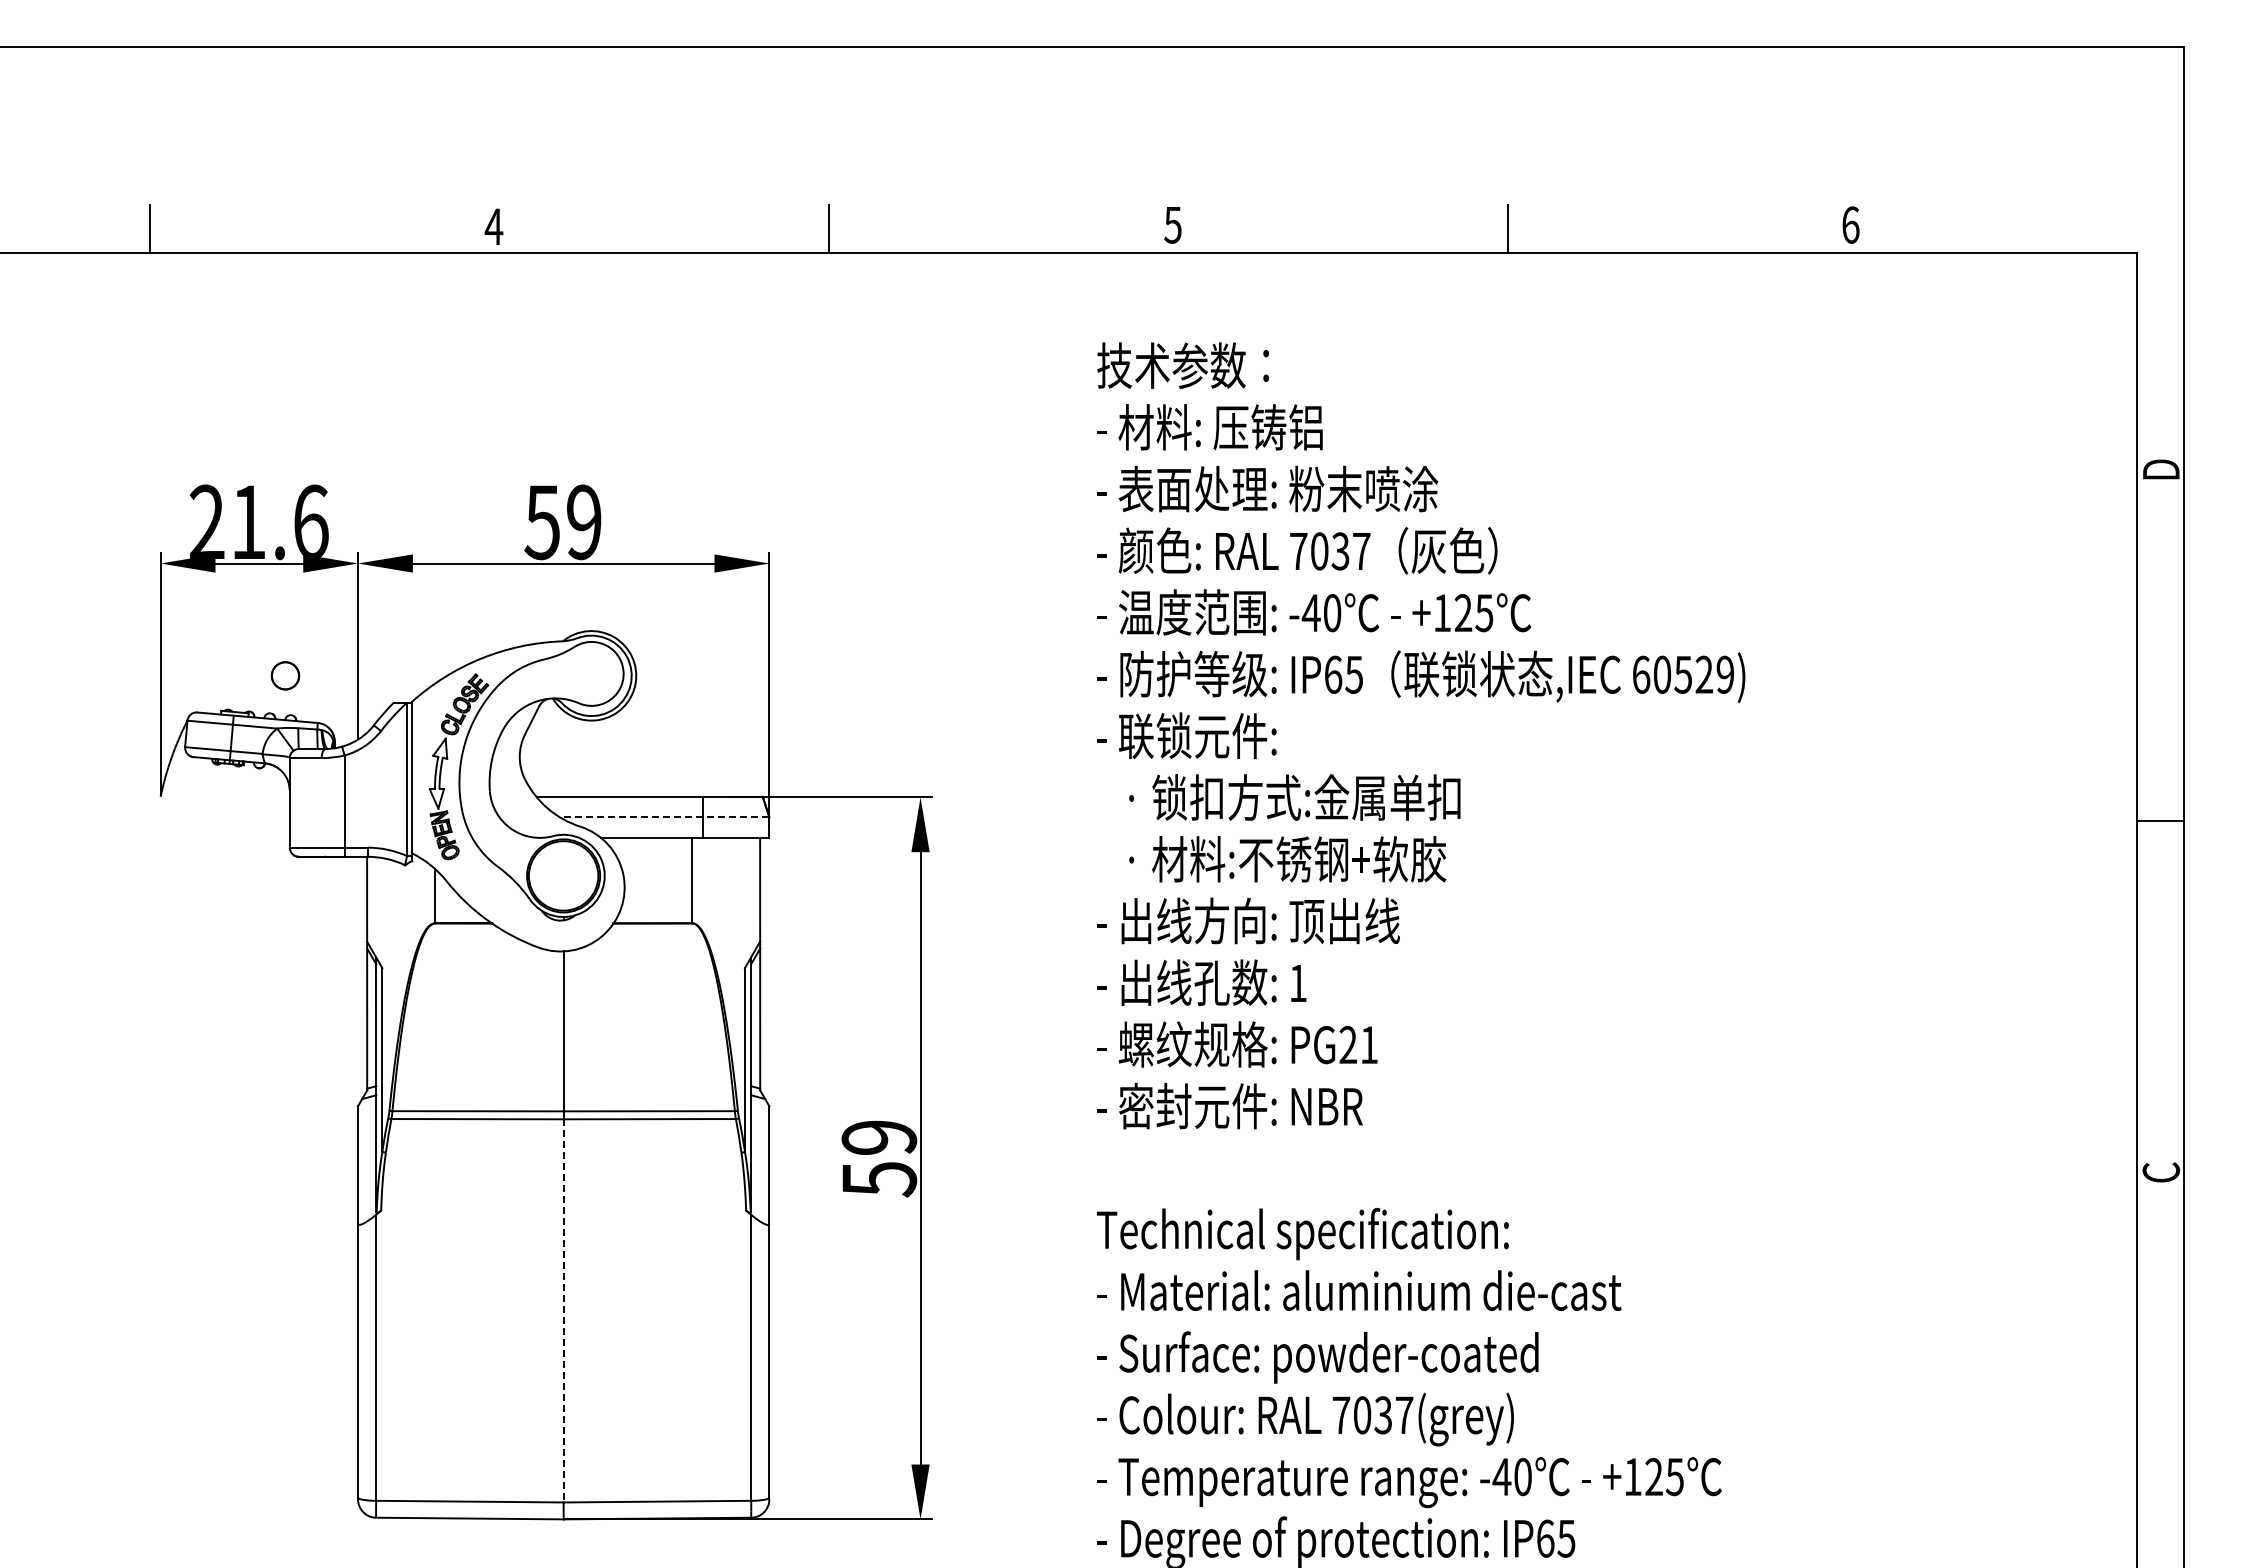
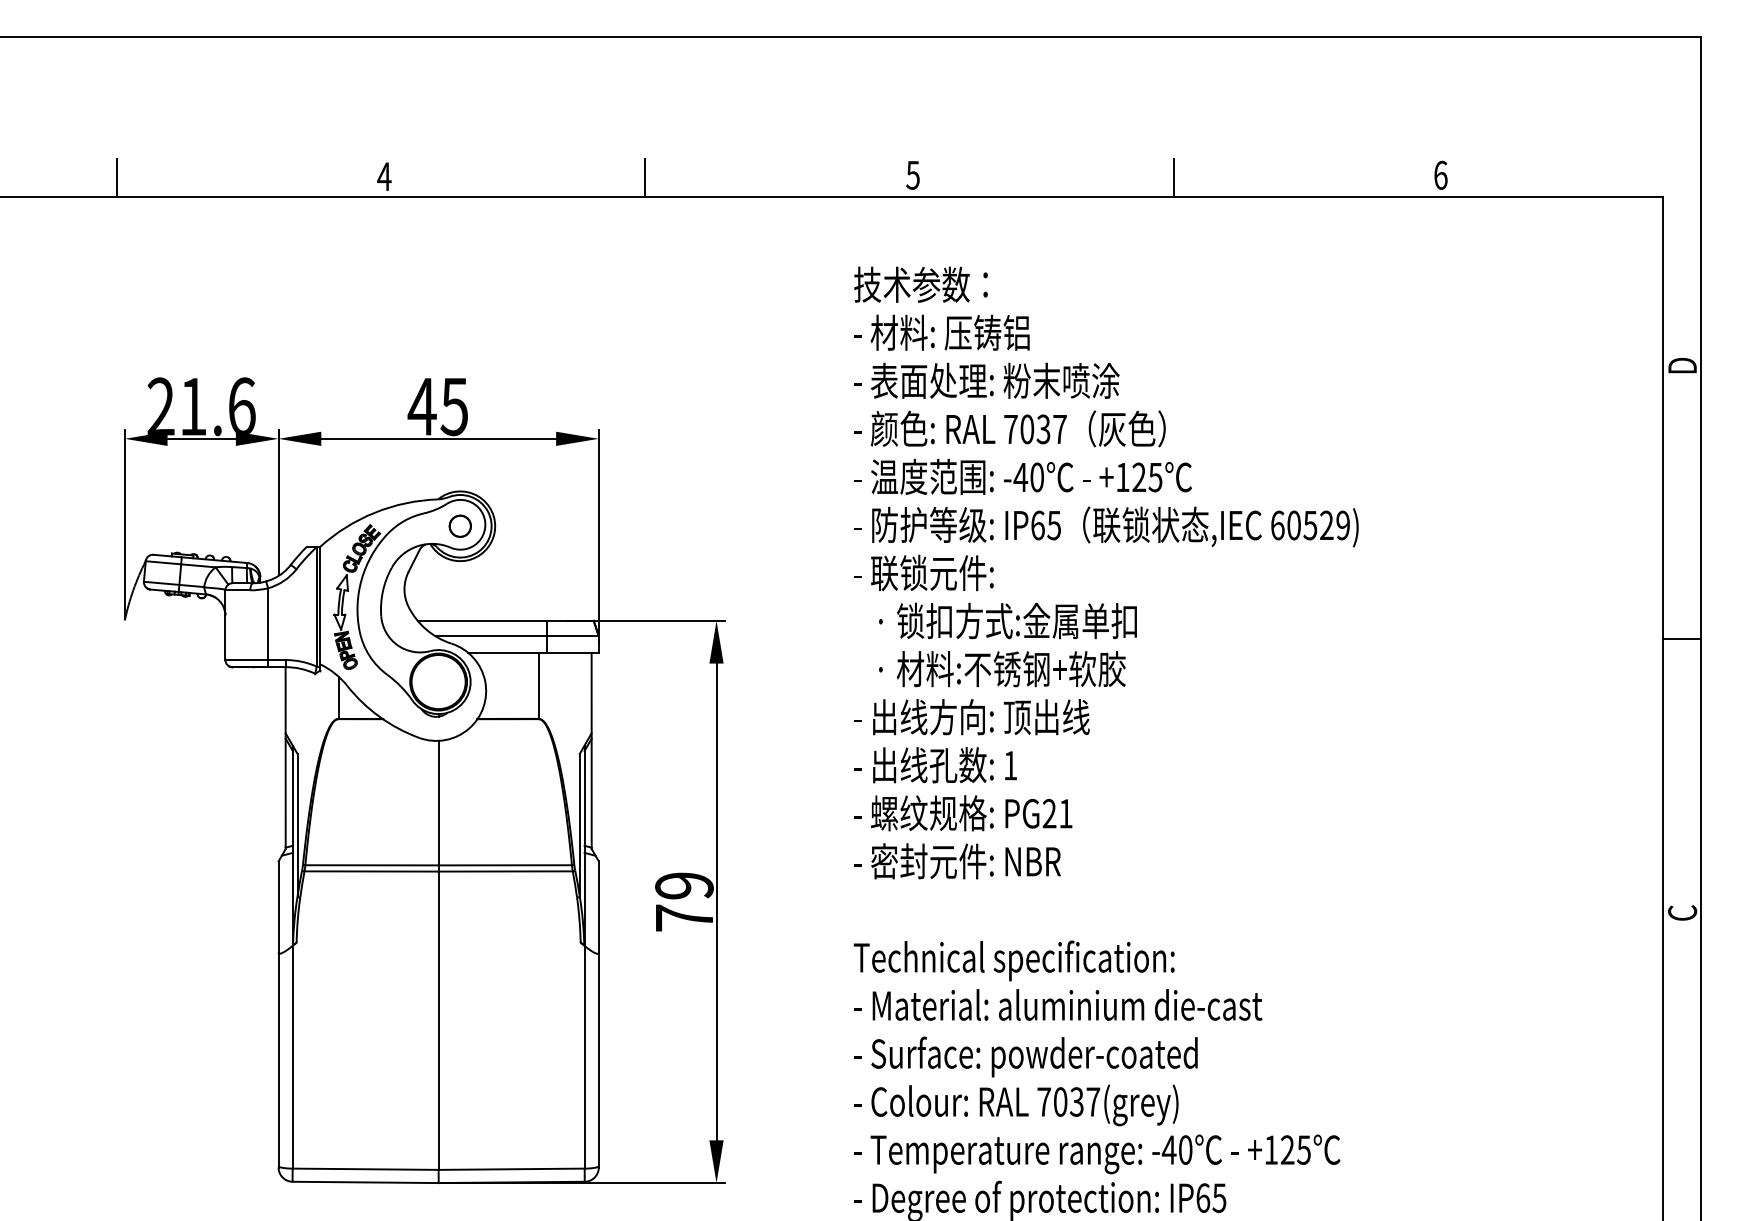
text: (562, 522) -> (437, 406), 59 -> 45
part: (285, 675) -> (460, 526), moved
line: (664, 816) -> (517, 635), dashed -> solid
text: (879, 1179) -> (684, 918), 59 -> 79
line: (563, 1310) -> (438, 1020), dashed -> solid

